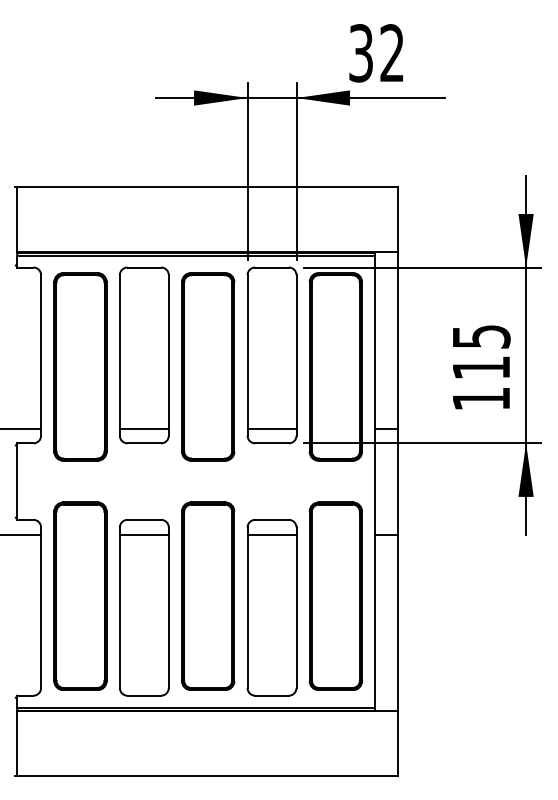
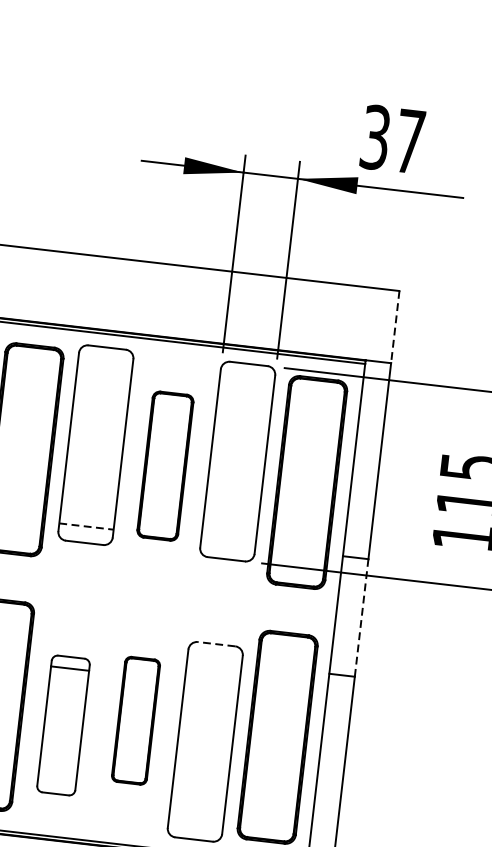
text: (391, 52) -> (409, 140), 32 -> 37
line: (398, 220) -> (395, 328), solid -> dashed
part: (208, 366) -> (165, 465), size x0.7
line: (144, 428) -> (86, 526), solid -> dashed
line: (271, 428) -> (227, 542), removed
line: (398, 481) -> (361, 617), solid -> dashed
line: (272, 519) -> (217, 643), solid -> dashed
line: (271, 534) -> (214, 660), removed
part: (208, 595) -> (136, 720), size x0.6
part: (144, 607) -> (63, 725), size x0.7

